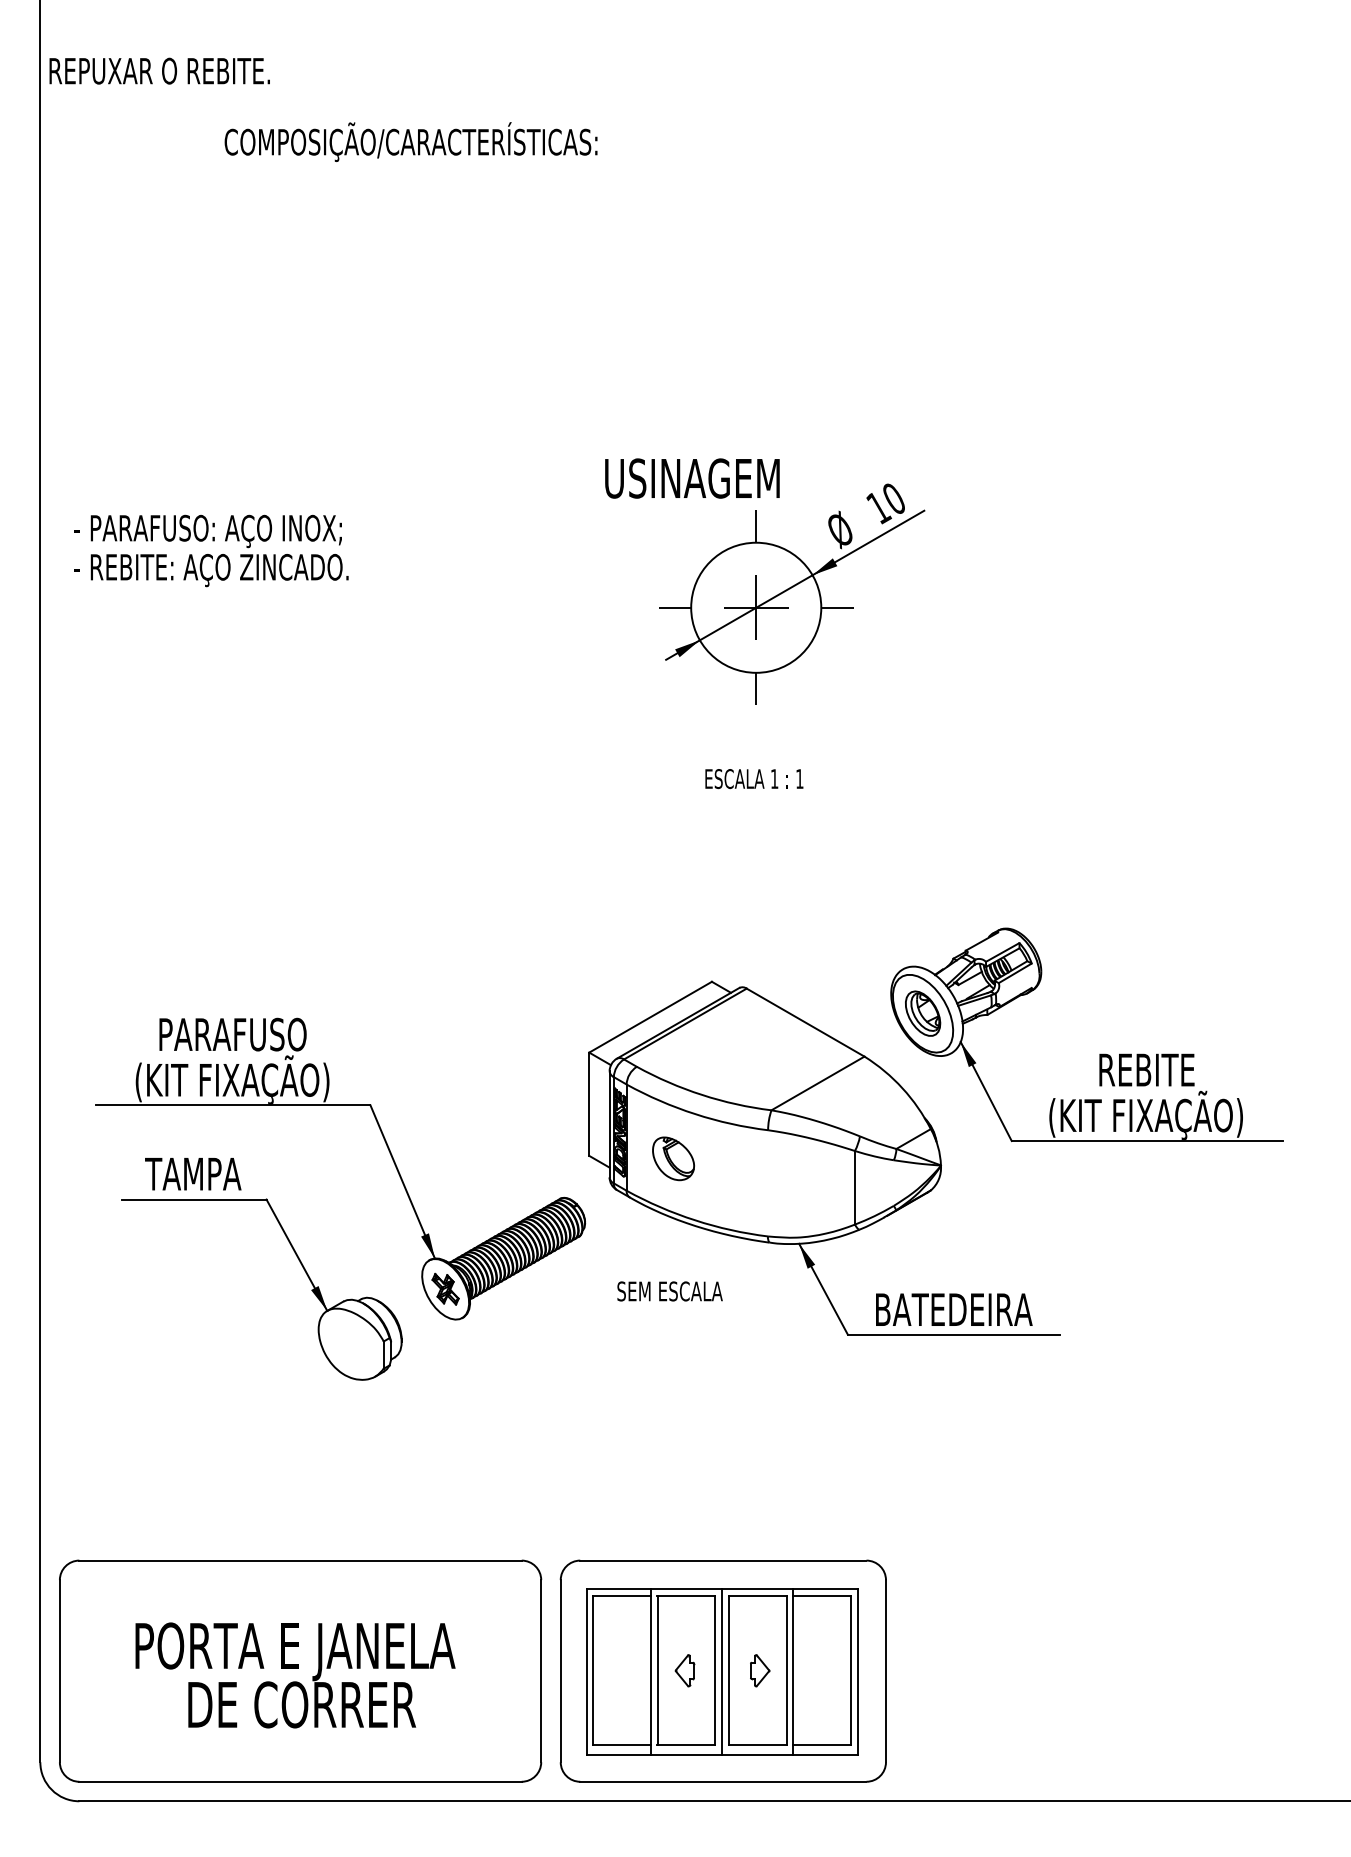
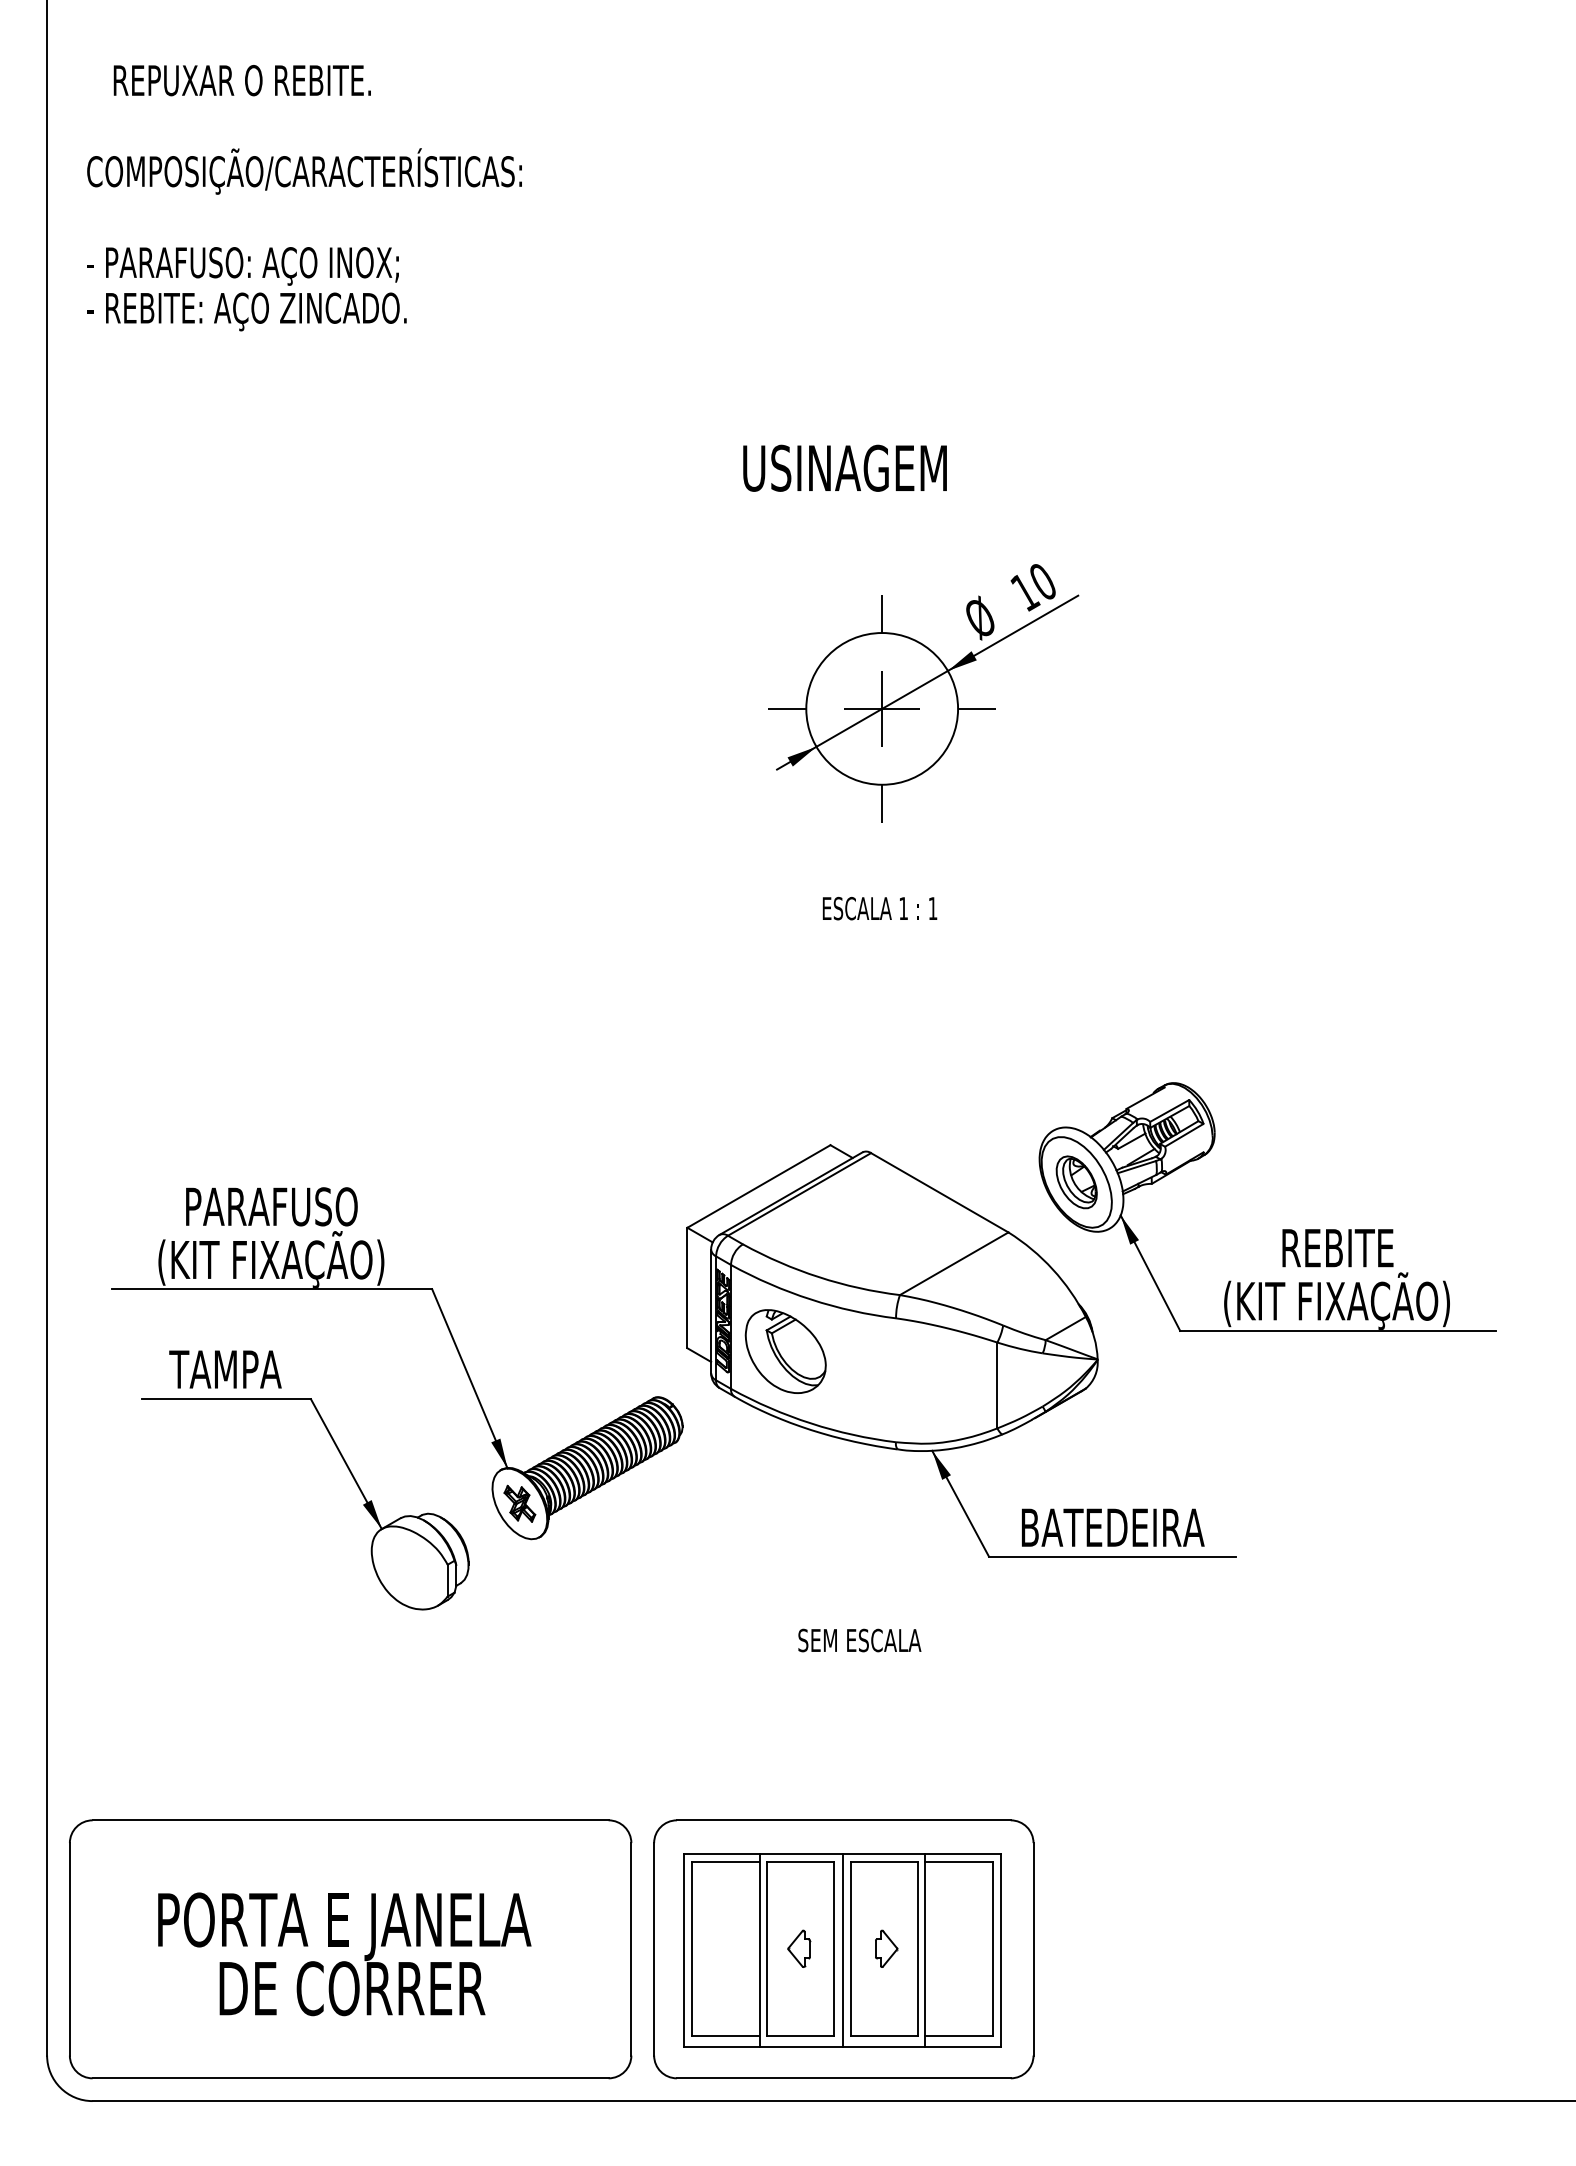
text: (159, 70) -> (242, 79), moved
text: (410, 141) -> (303, 170), moved
text: (692, 478) -> (845, 468), moved
text: (211, 550) -> (246, 288), moved
part: (673, 1158) -> (785, 1351), size x1.67
text: (669, 1291) -> (859, 1640), moved

